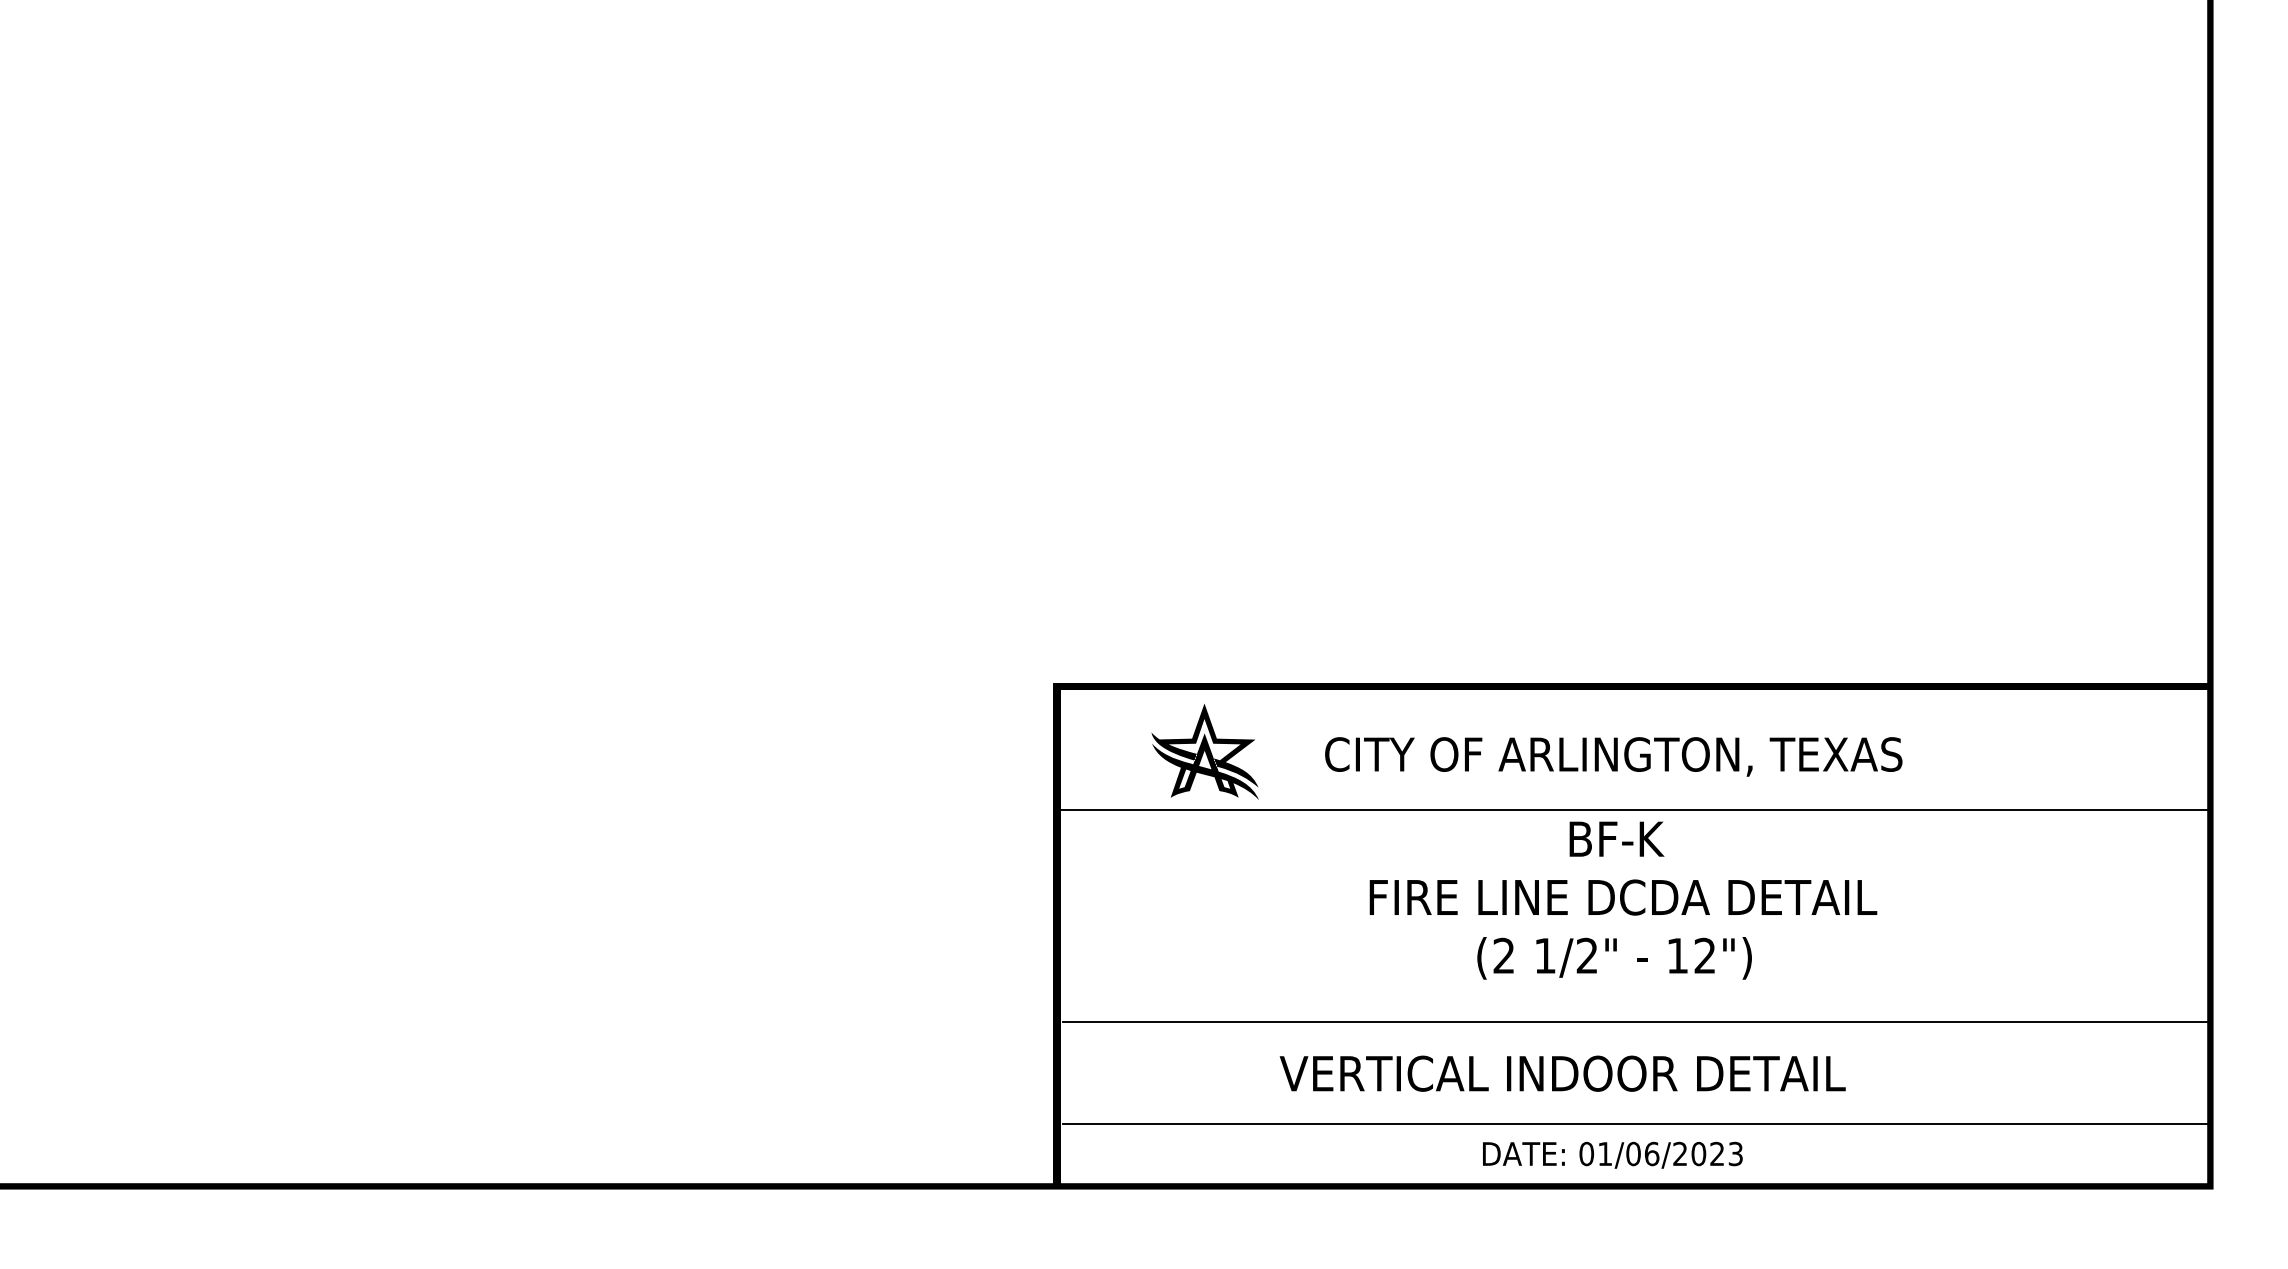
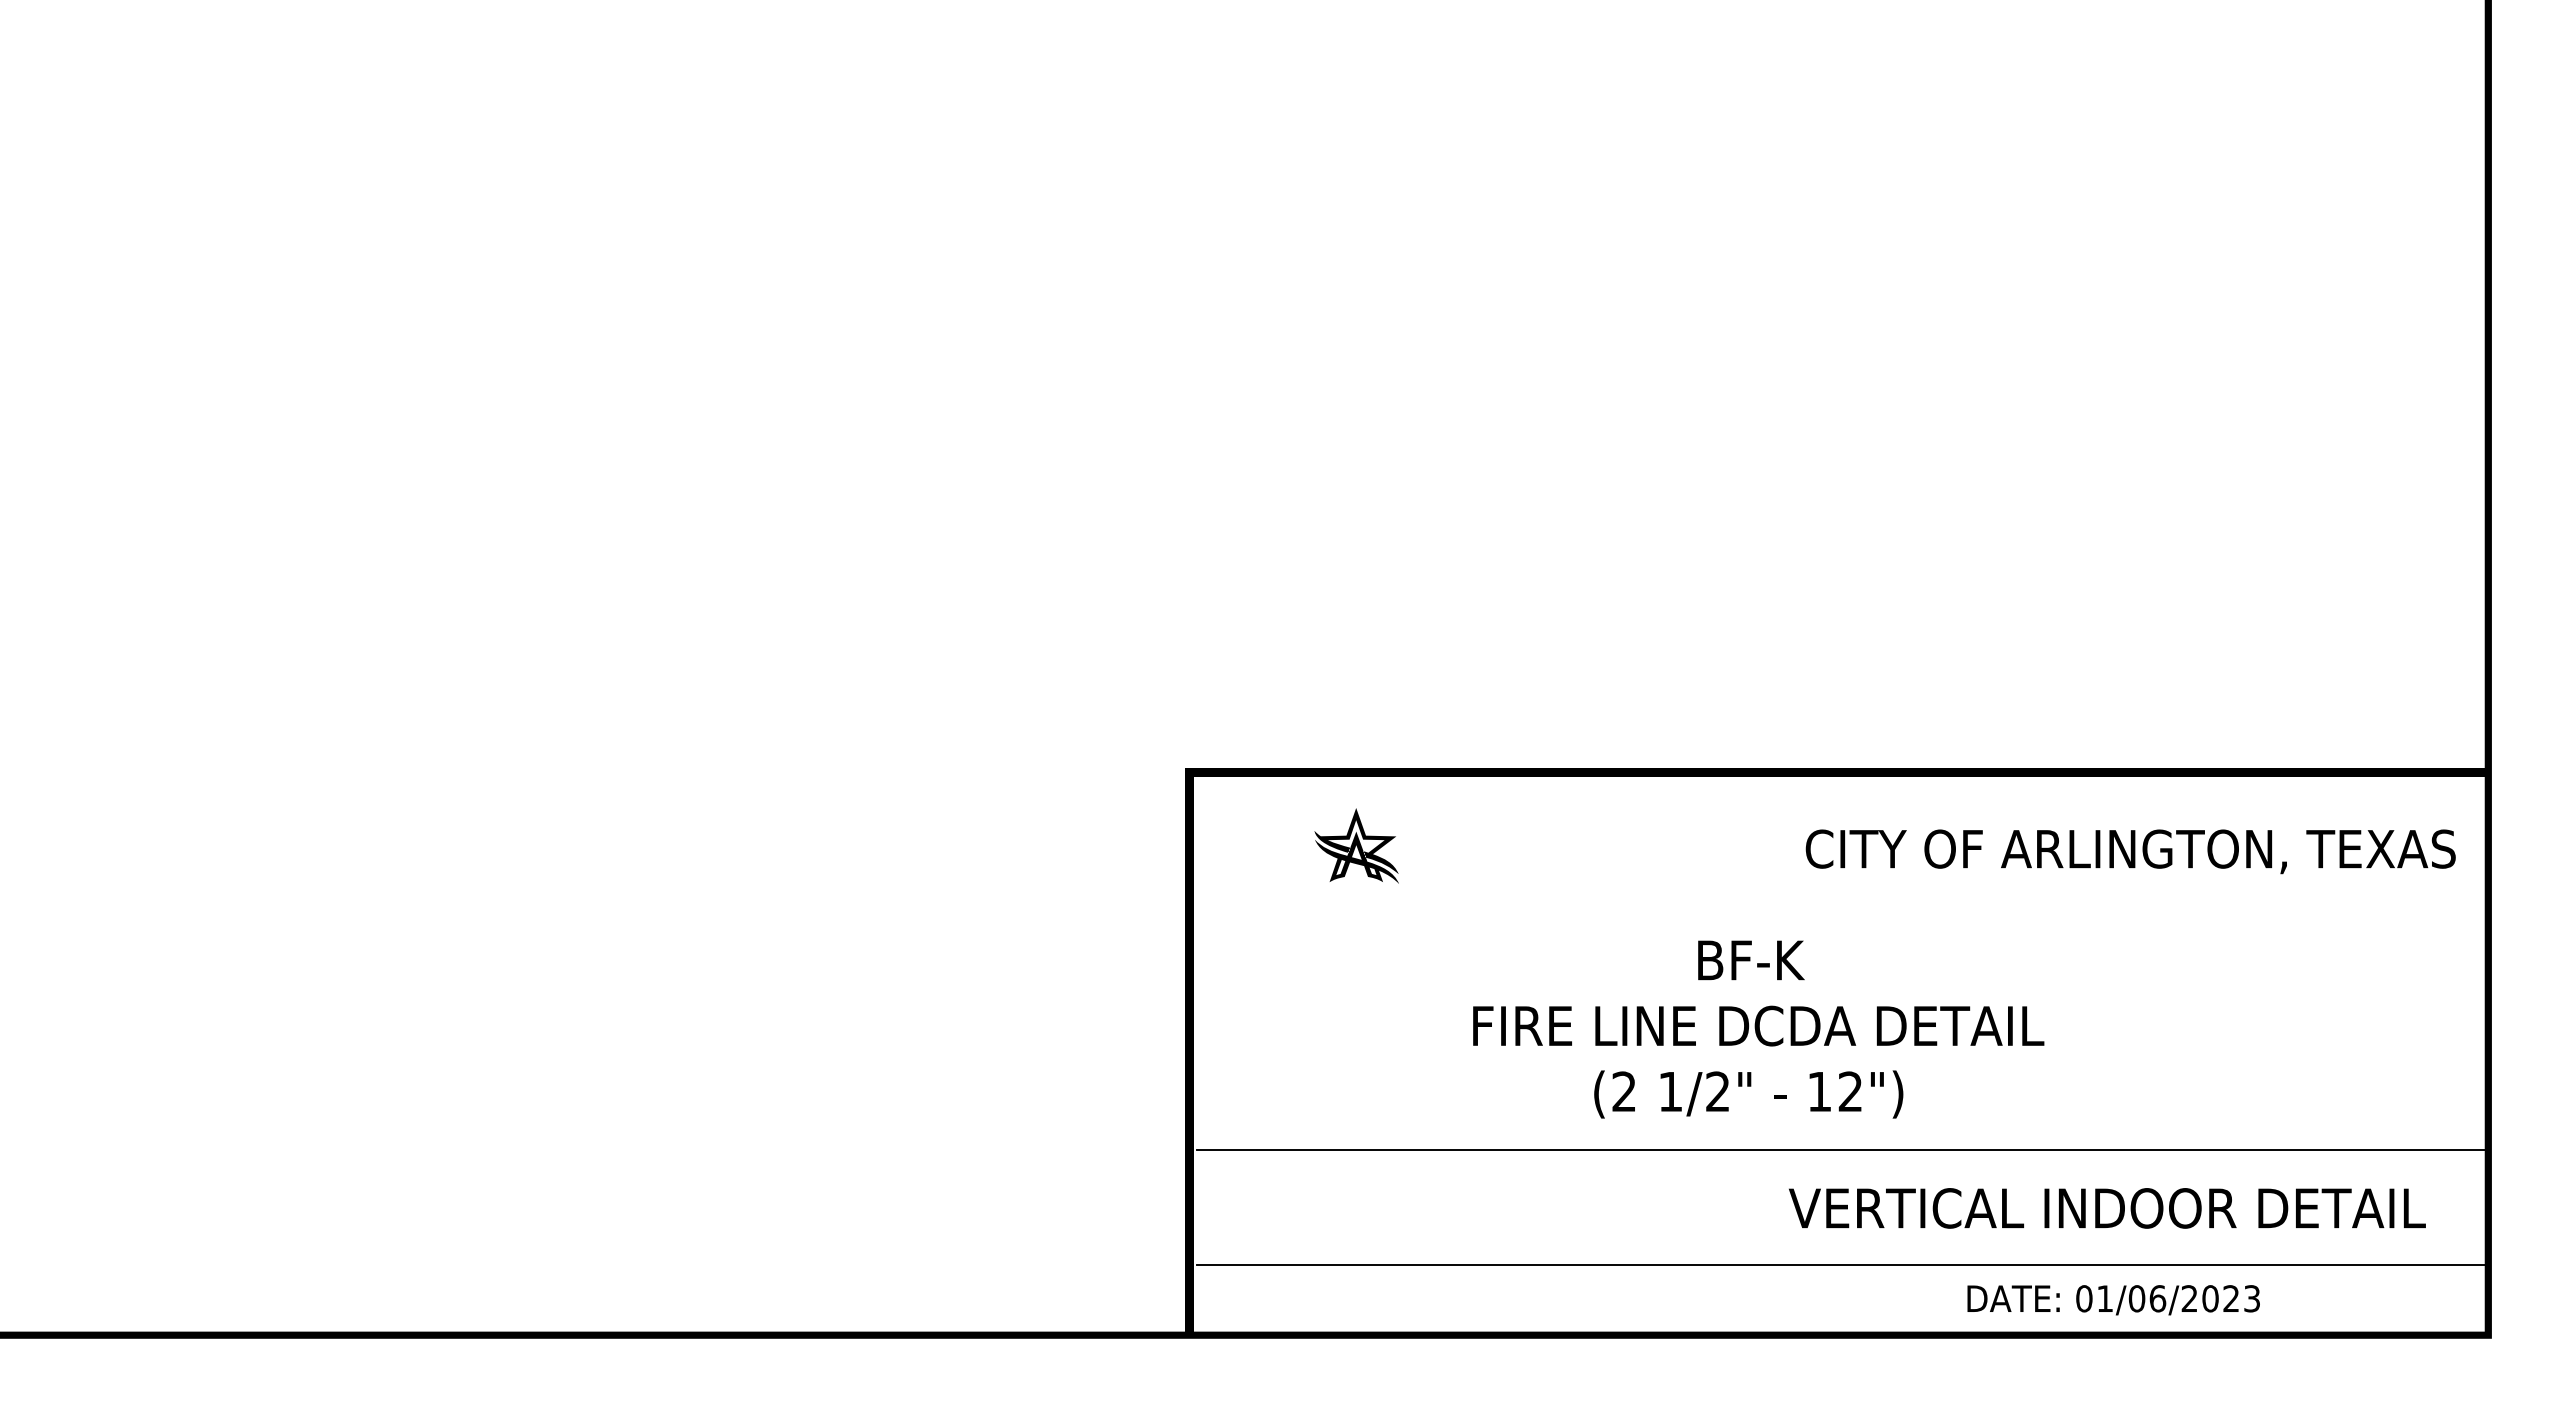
part: (1204, 751) -> (1356, 845), size x0.7
text: (1613, 756) -> (2130, 851), moved
line: (1633, 809) -> (1838, 911), removed
text: (1623, 900) -> (1758, 1029), moved
text: (1562, 1073) -> (2107, 1208), moved
text: (1612, 1155) -> (2113, 1300), moved

